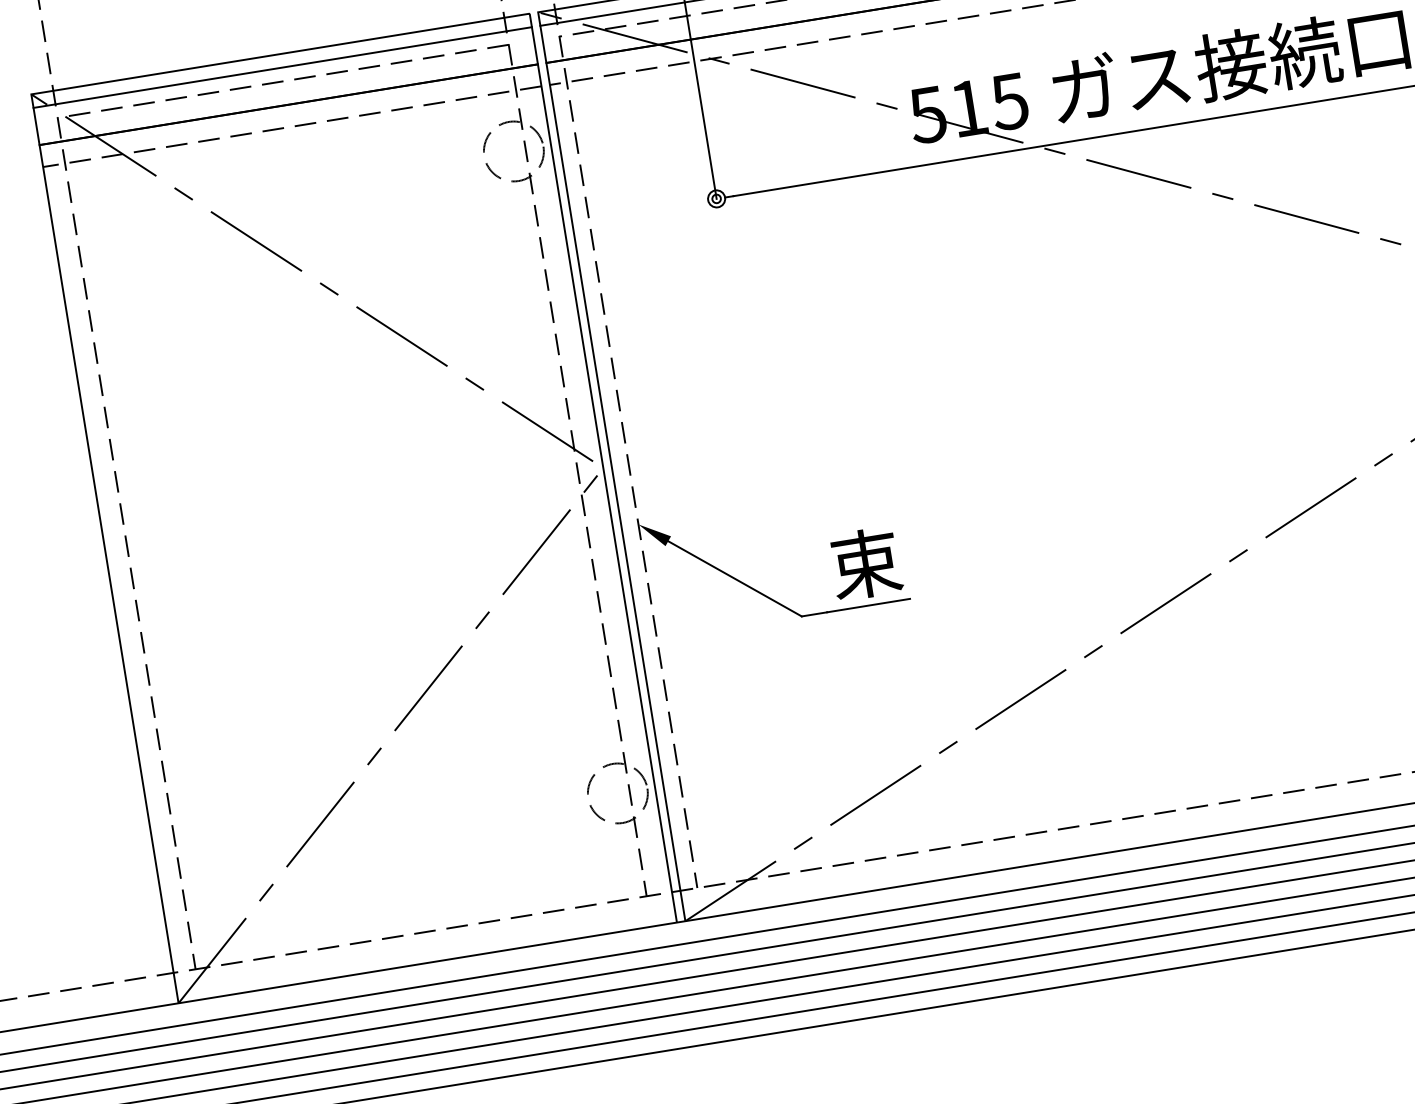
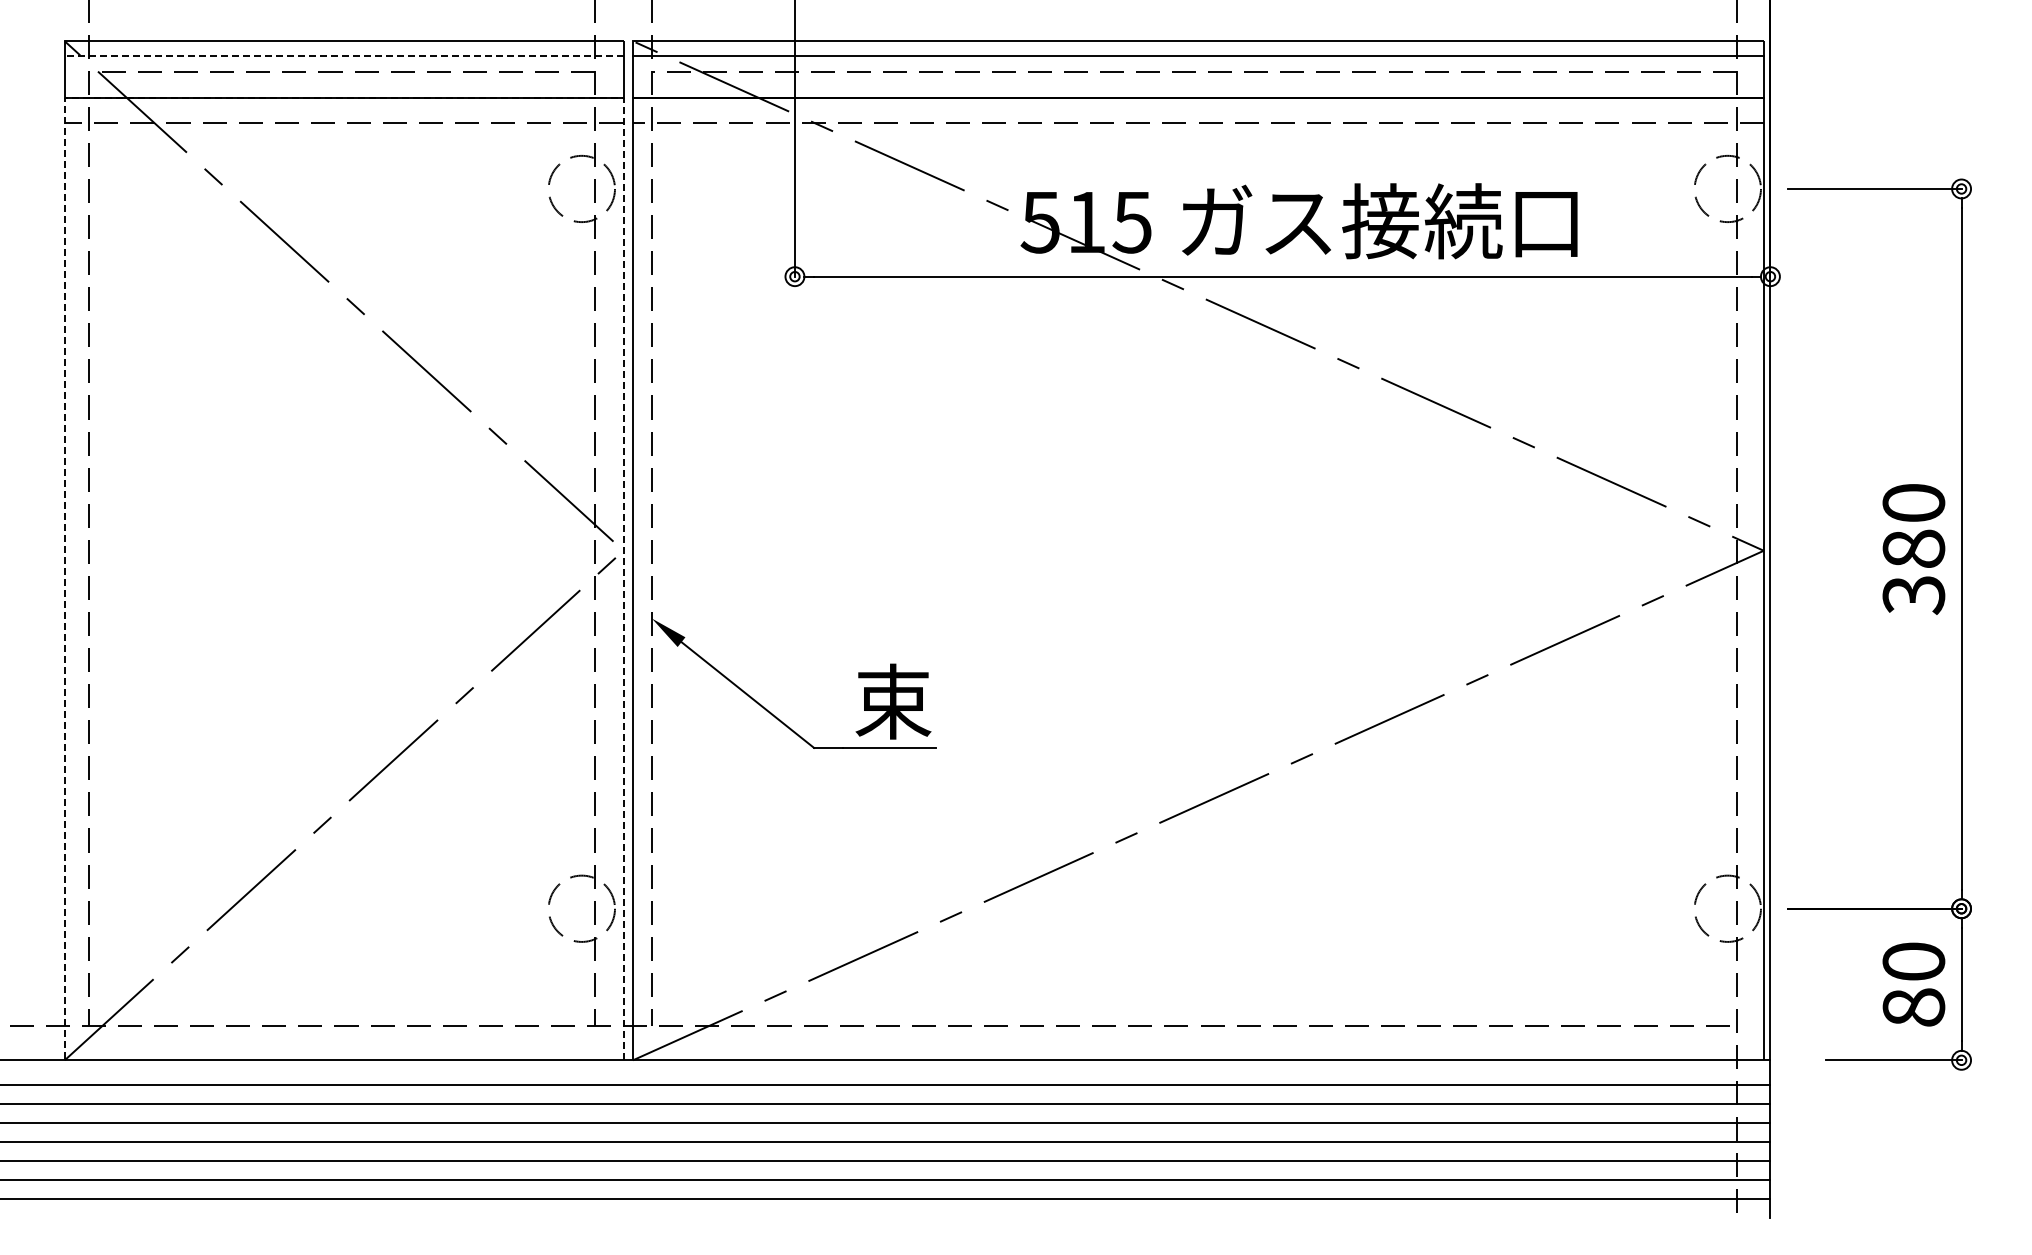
line: (282, 67) -> (343, 56), solid -> dashed
line: (288, 105) -> (343, 98), solid -> dashed

